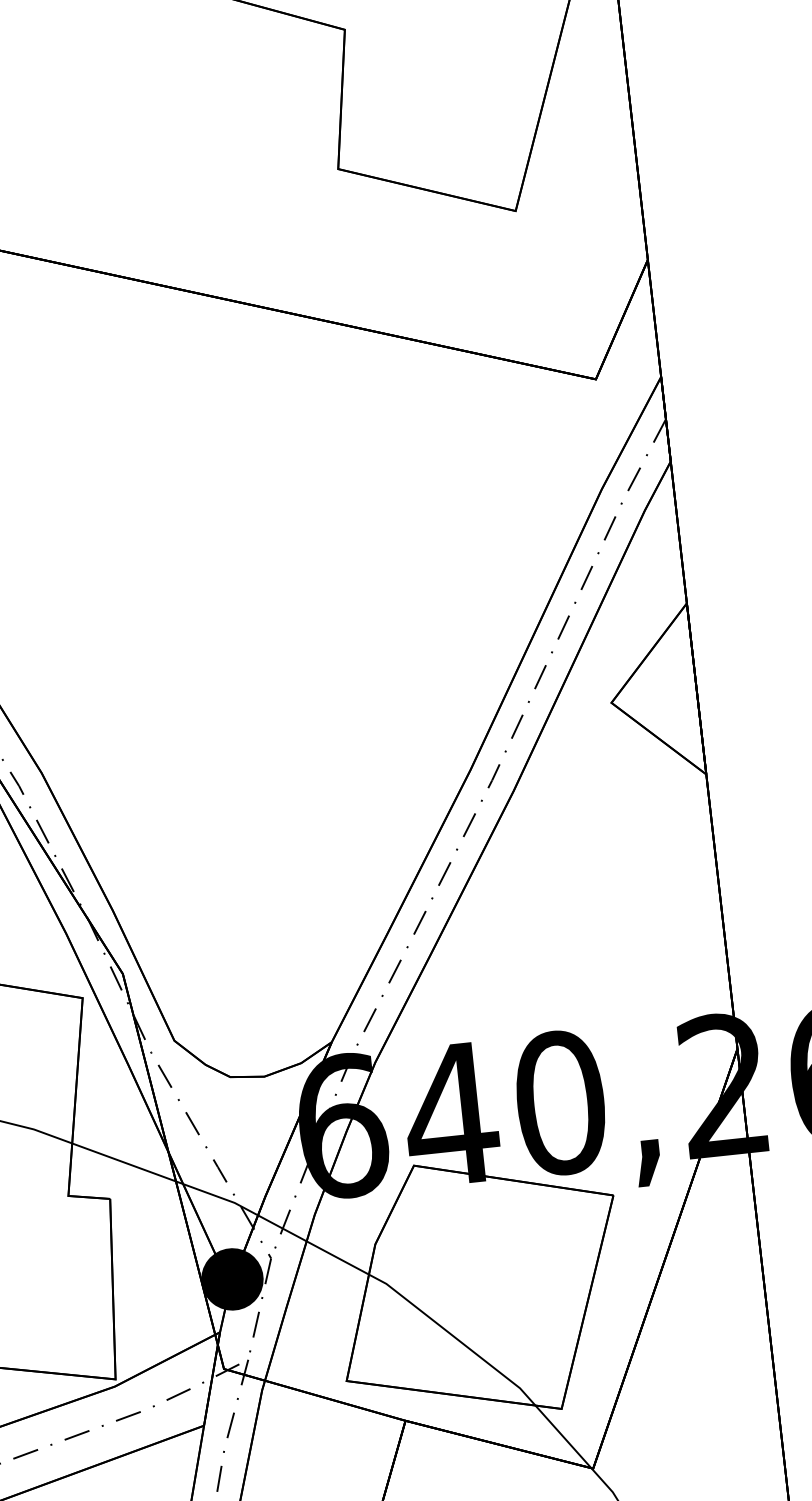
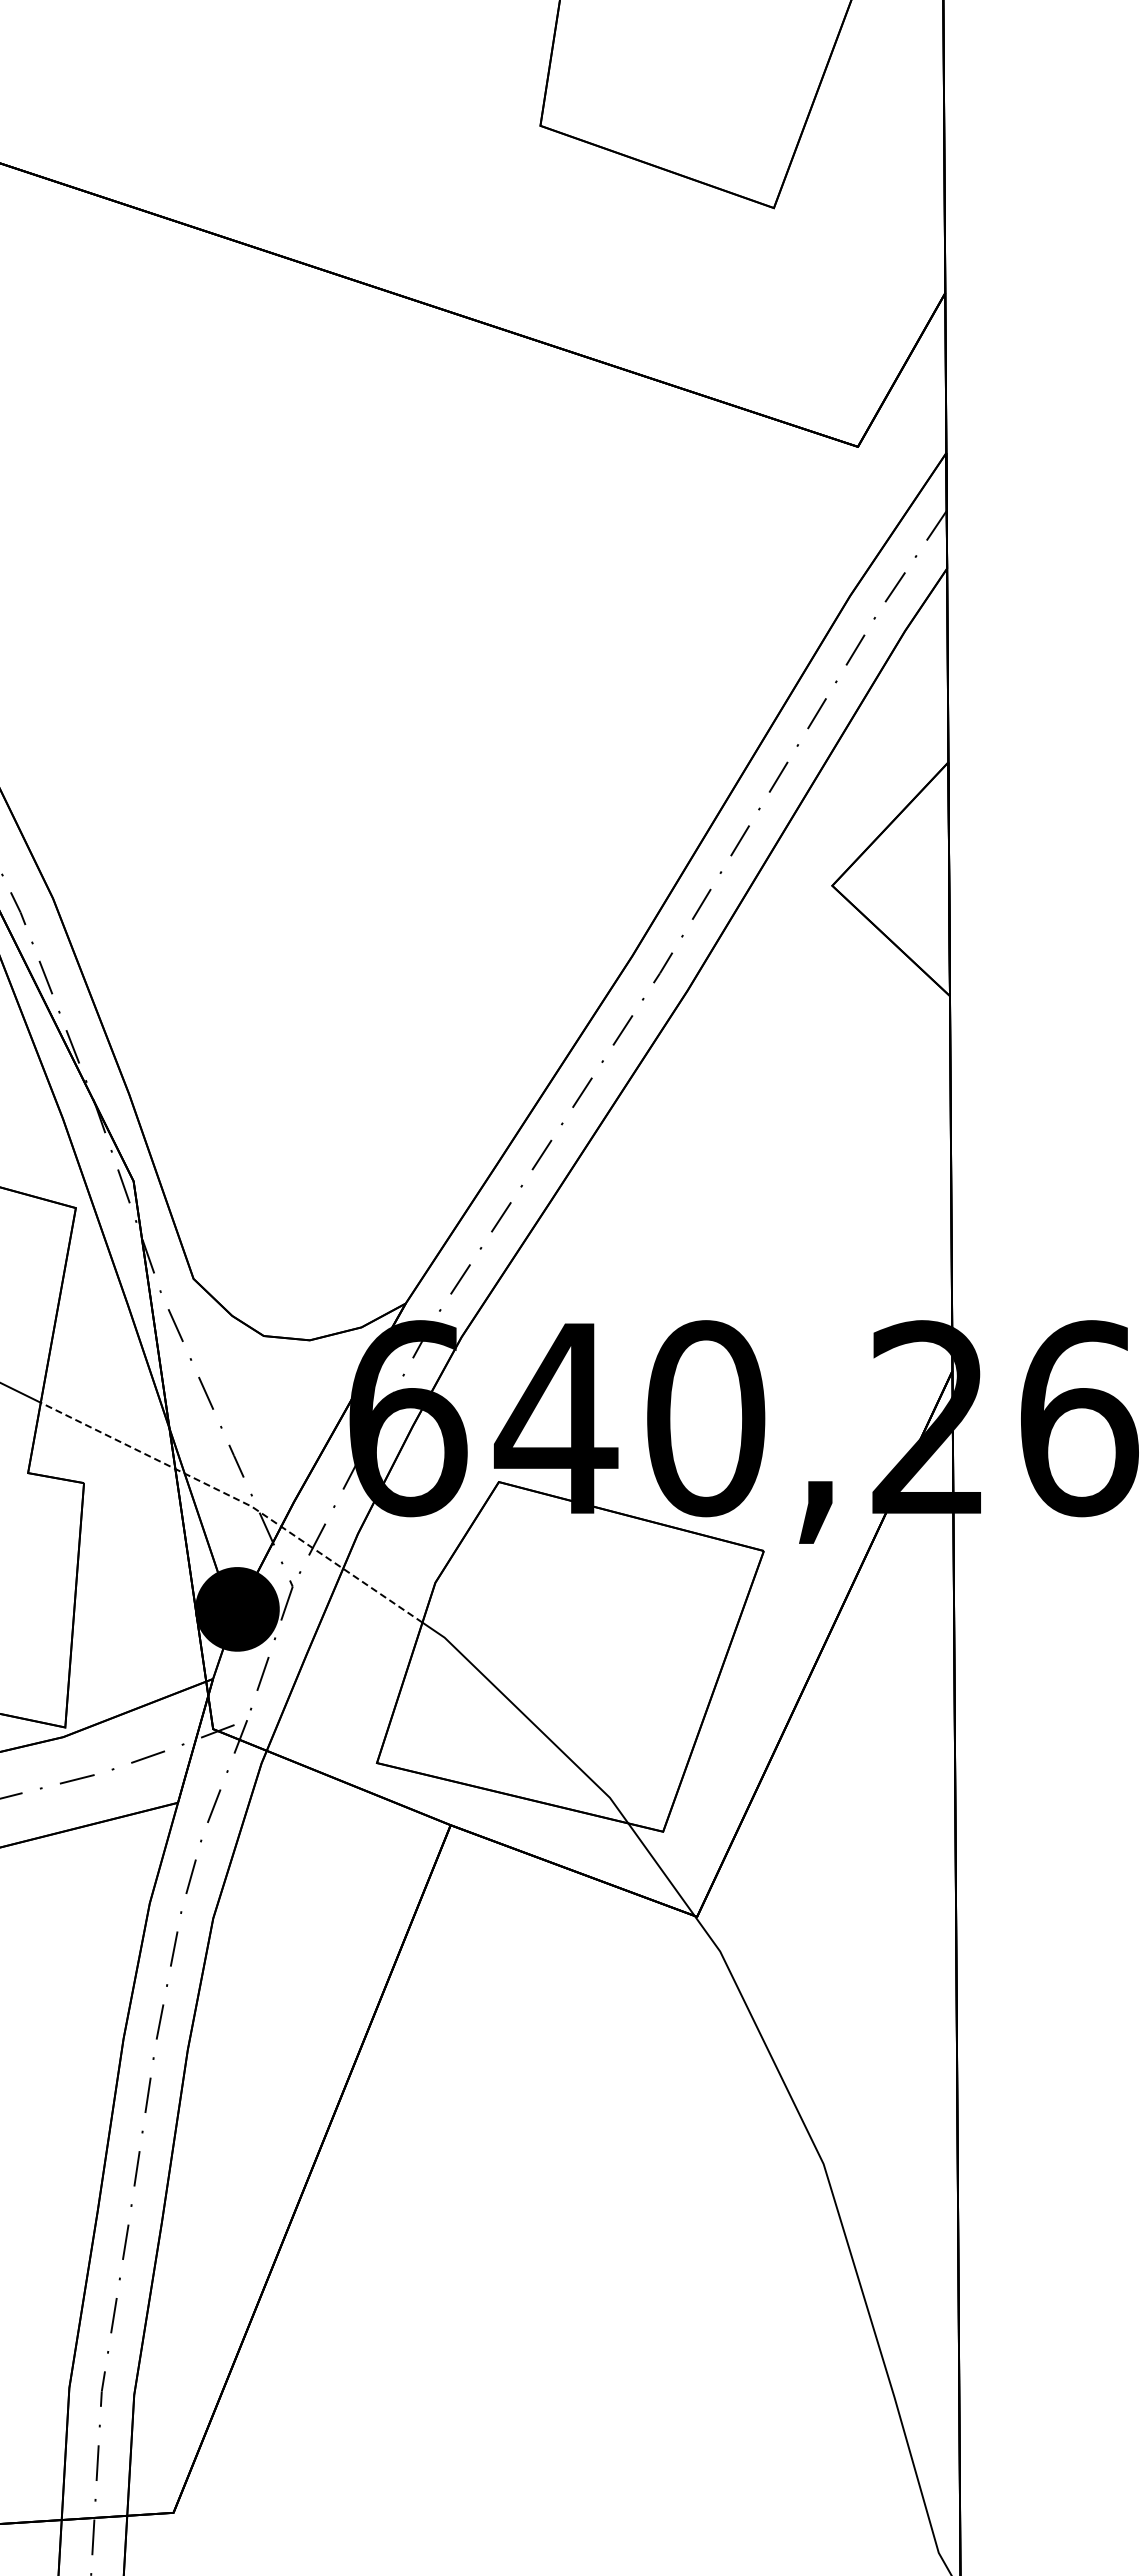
line: (225, 1199) -> (239, 1500), solid -> dashed

